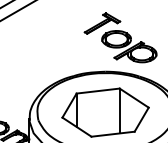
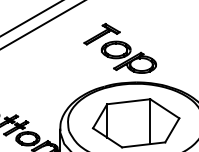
part: (119, 36) -> (119, 47), moved

